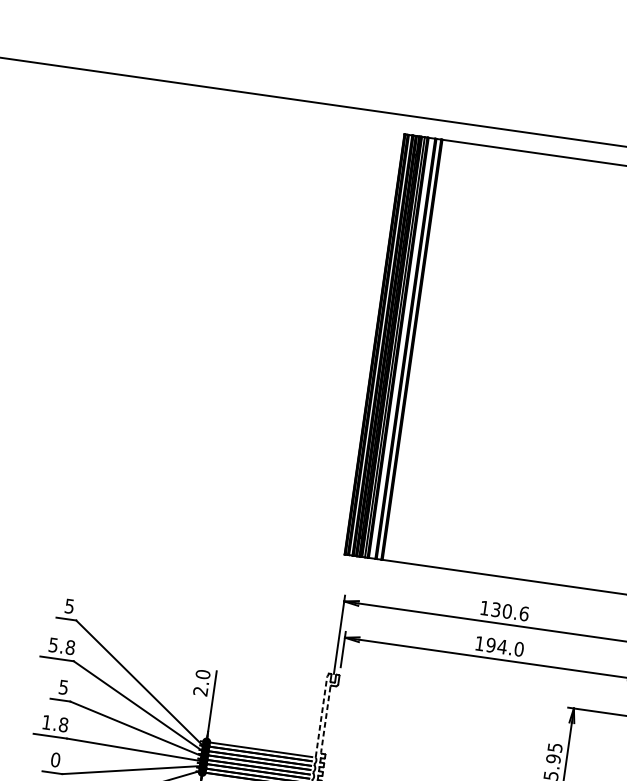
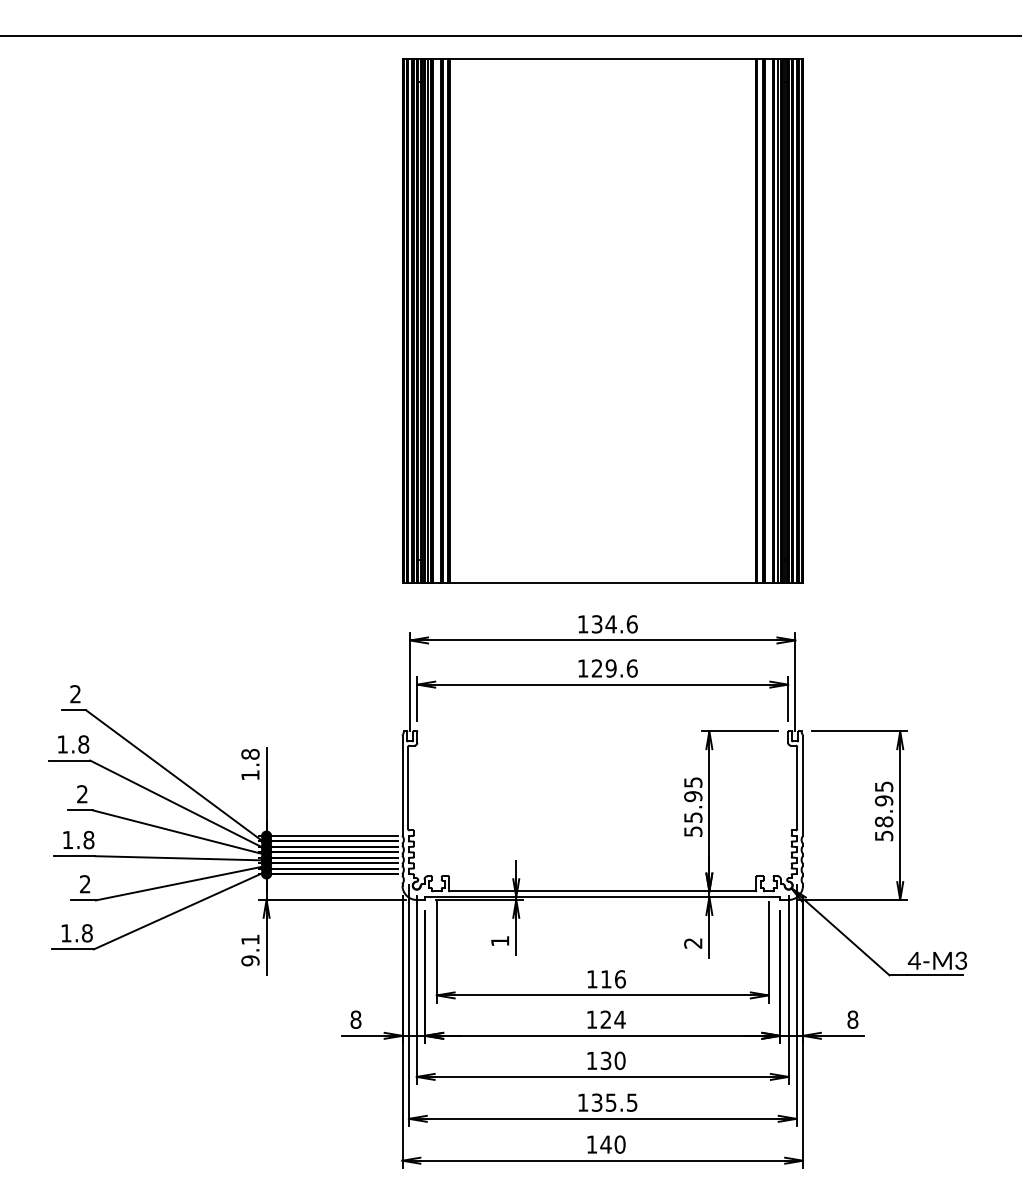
text: (69, 606) -> (75, 694), 5 -> 2
text: (506, 611) -> (610, 624), 130.6 -> 134.6
text: (53, 645) -> (62, 744), 5.8 -> 1.8
text: (504, 647) -> (614, 668), 194.0 -> 129.6
text: (201, 682) -> (250, 764), 2.0 -> 1.8
text: (63, 687) -> (82, 794), 5 -> 2
line: (321, 716) -> (402, 785), dashed -> solid
line: (325, 720) -> (408, 788), dashed -> solid
text: (55, 760) -> (84, 884), 0 -> 2

